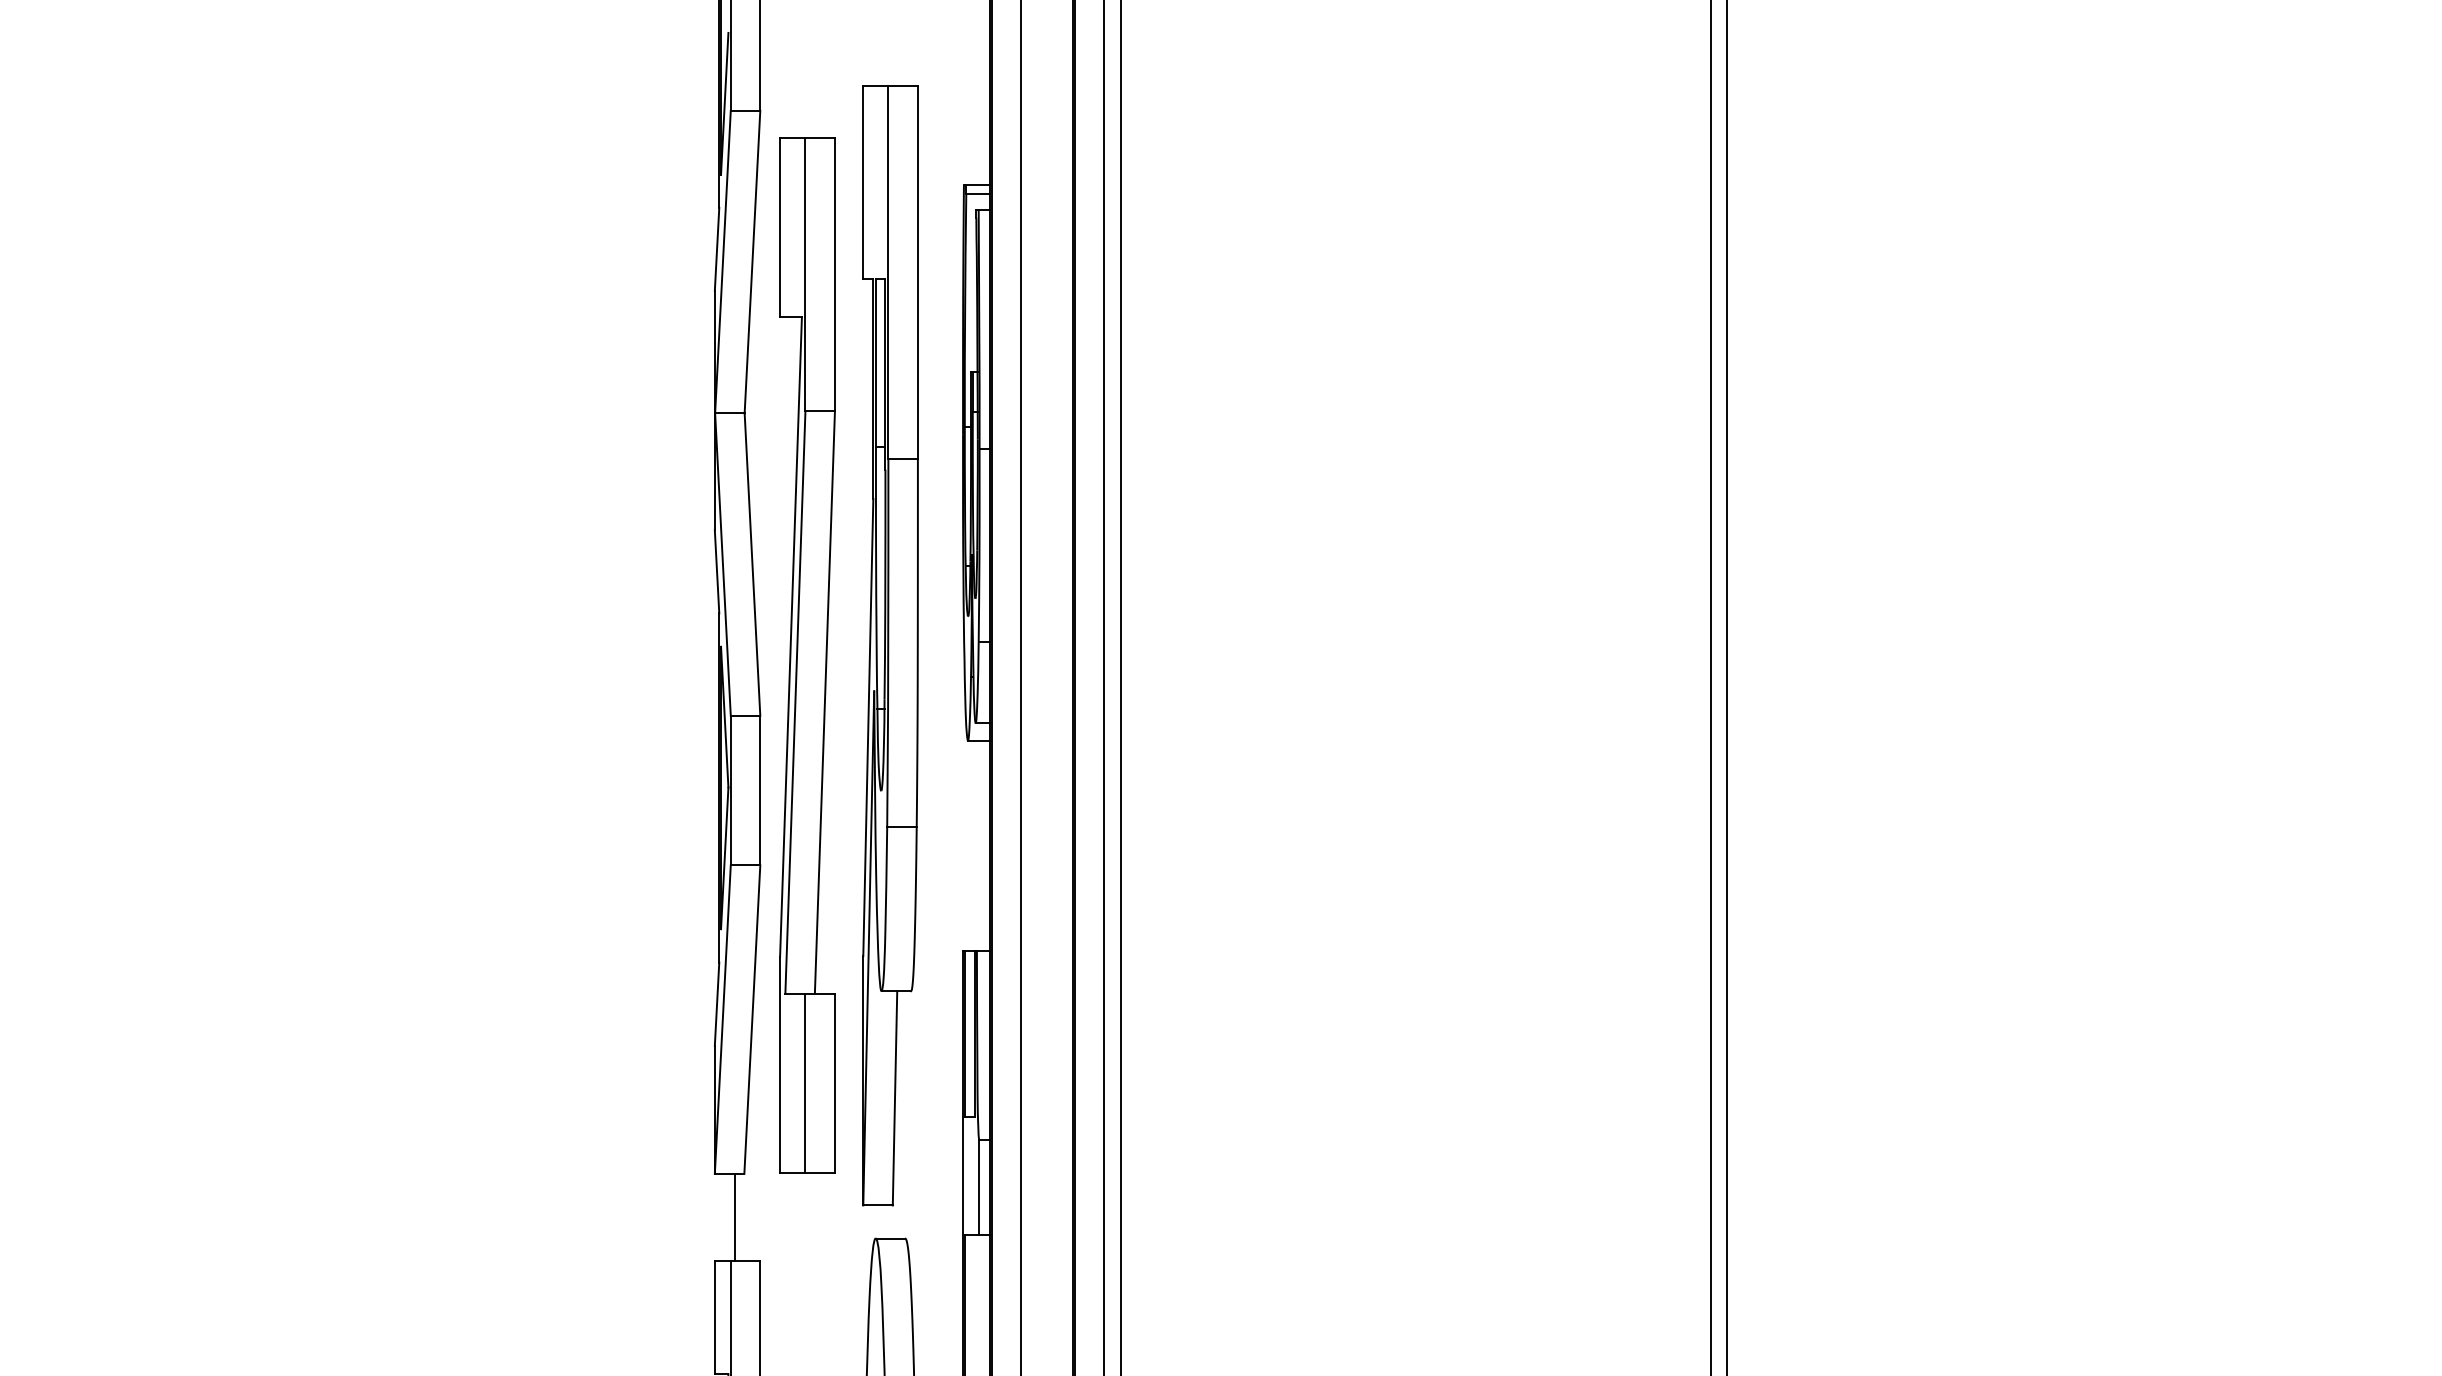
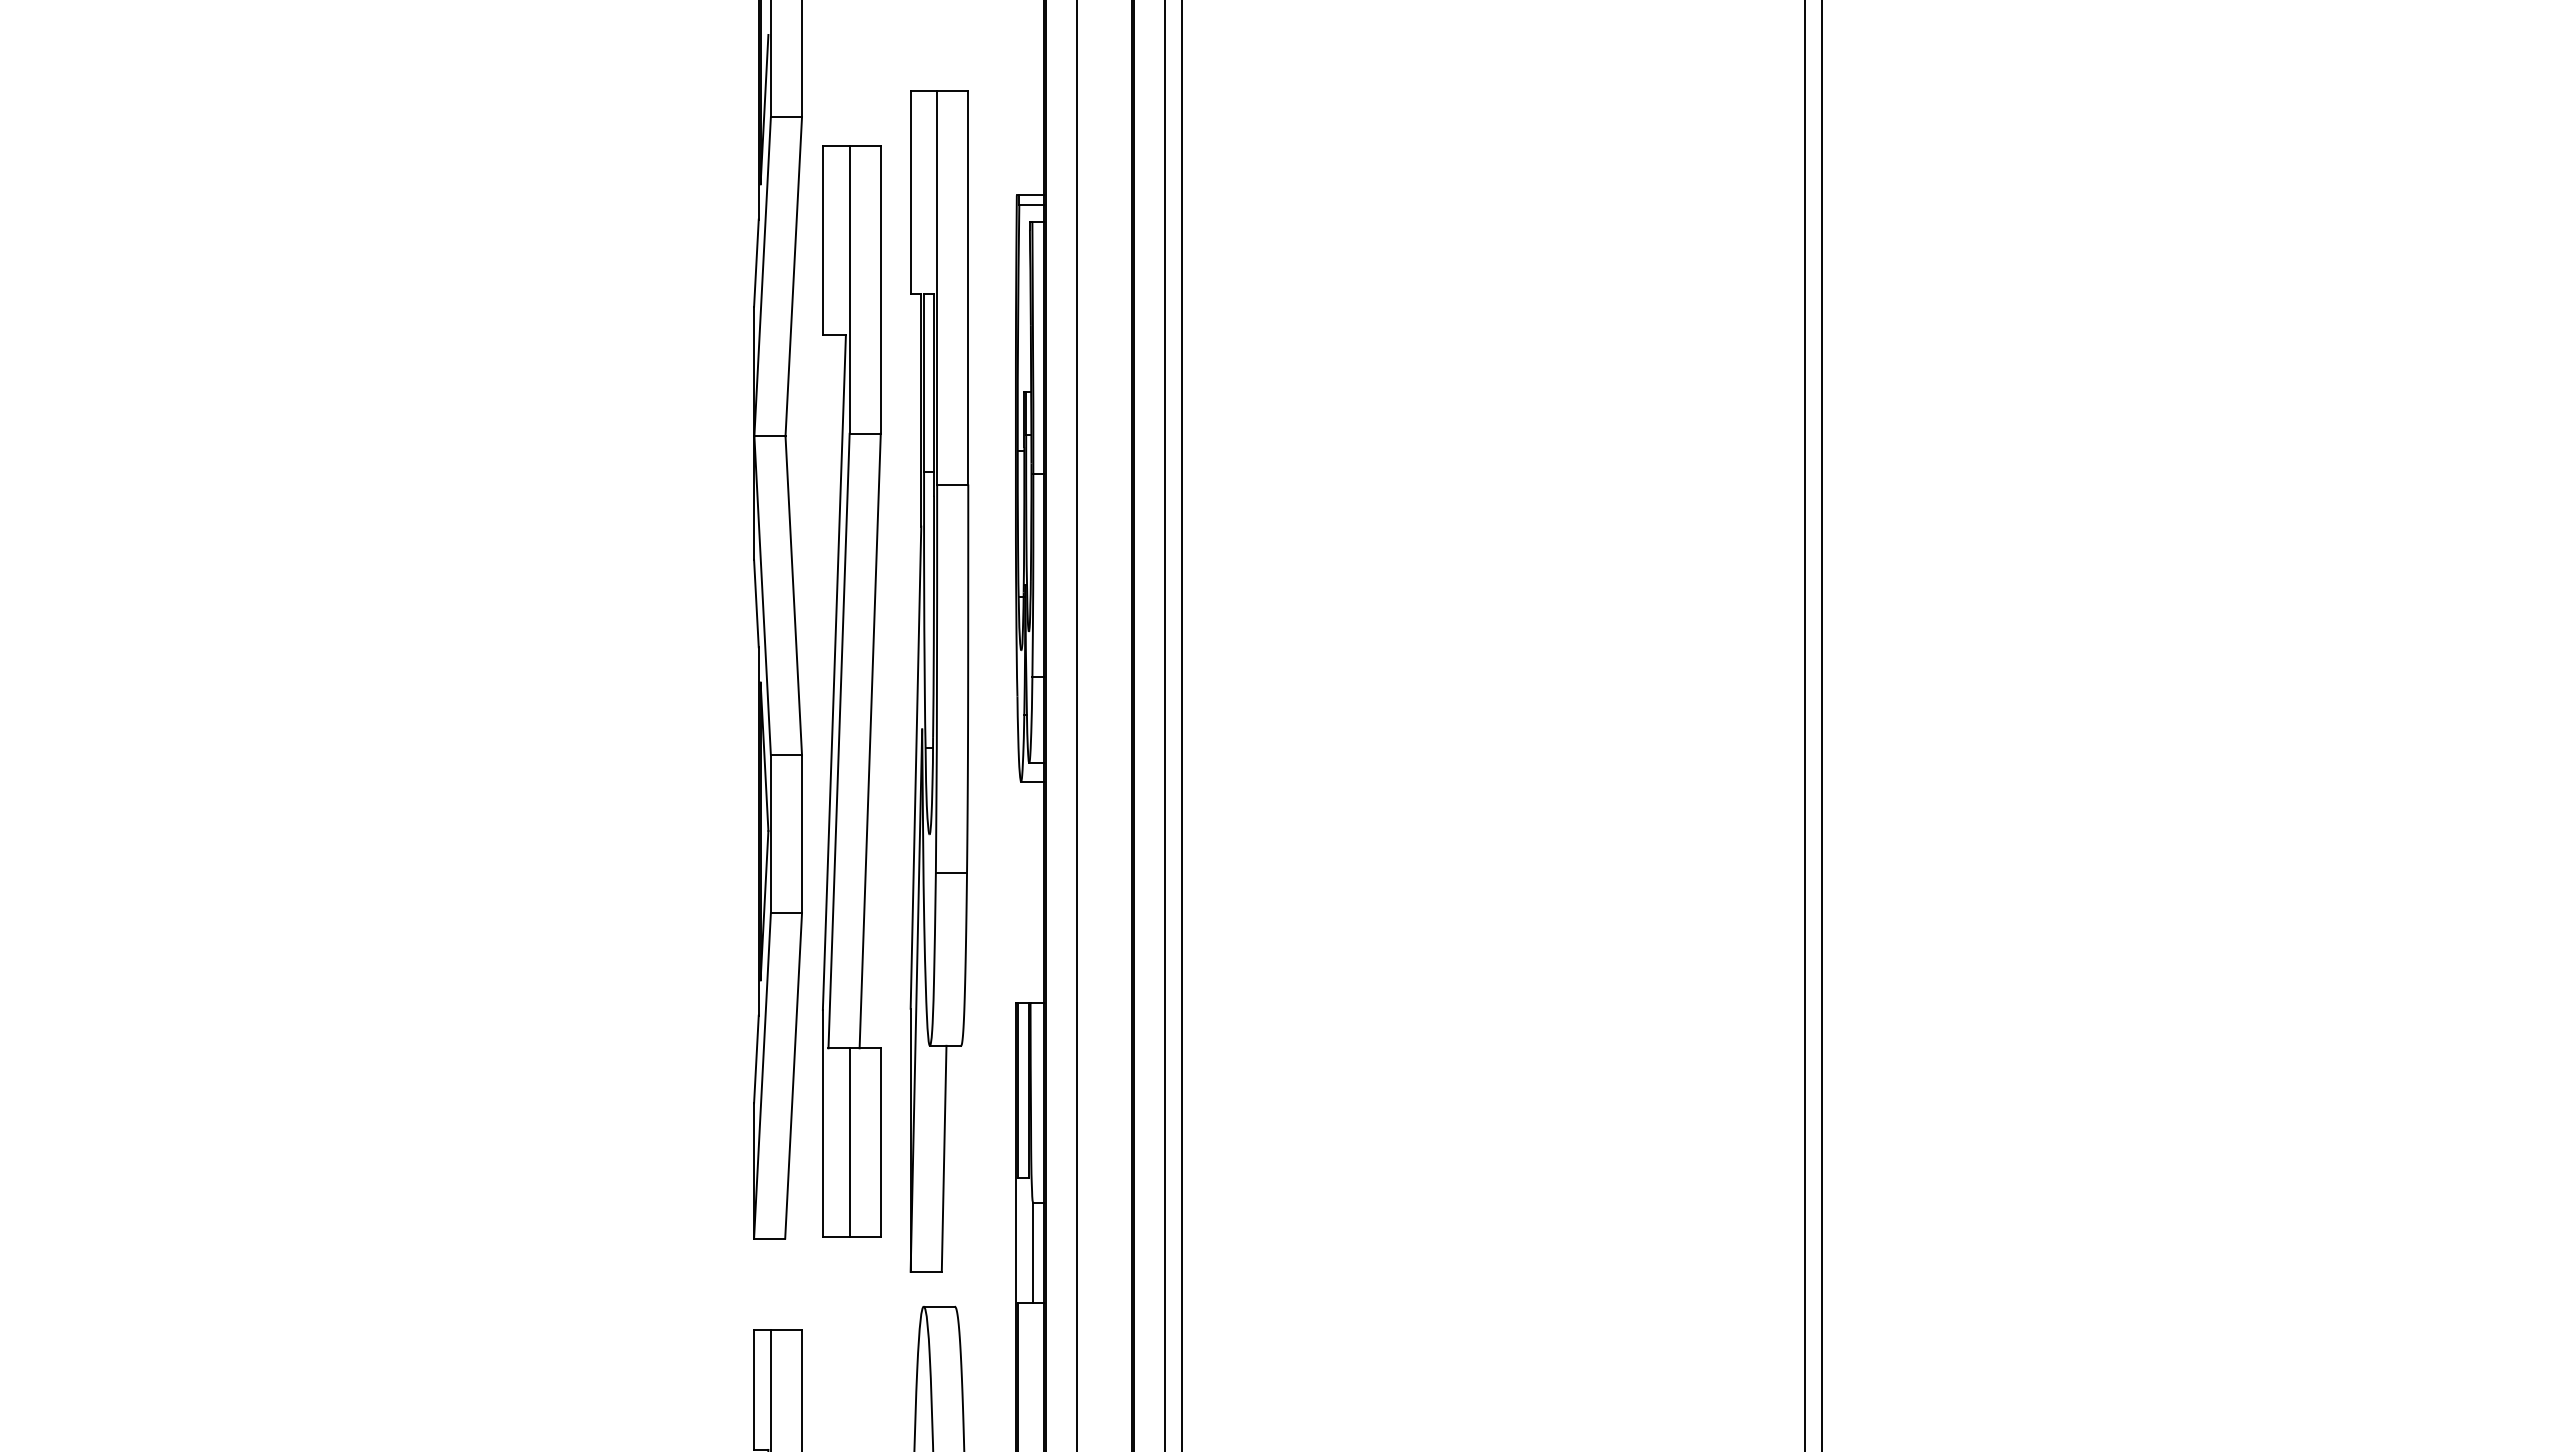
line: (734, 1217) -> (774, 1284), removed

